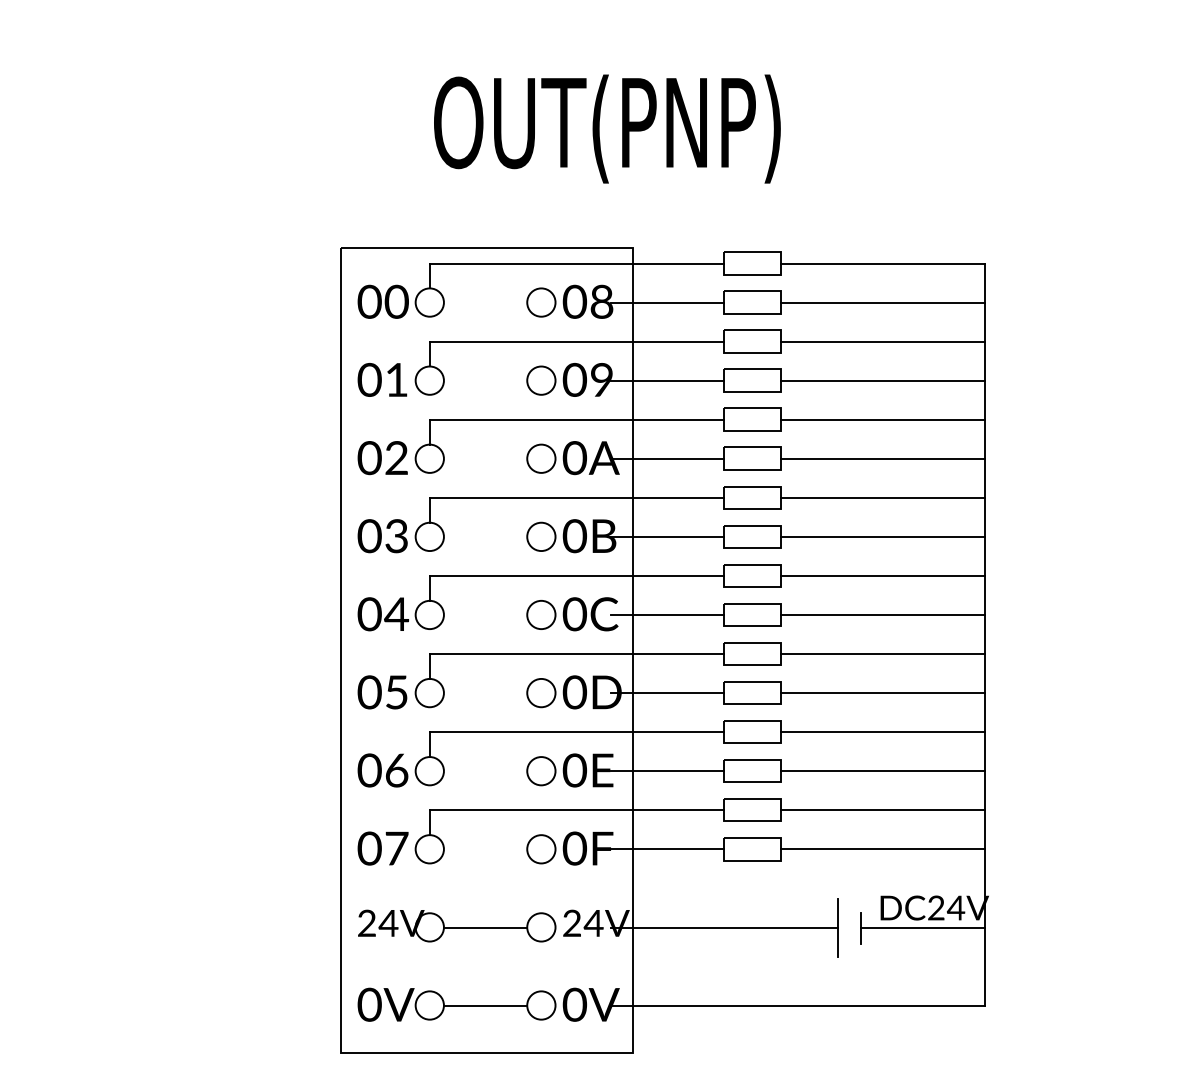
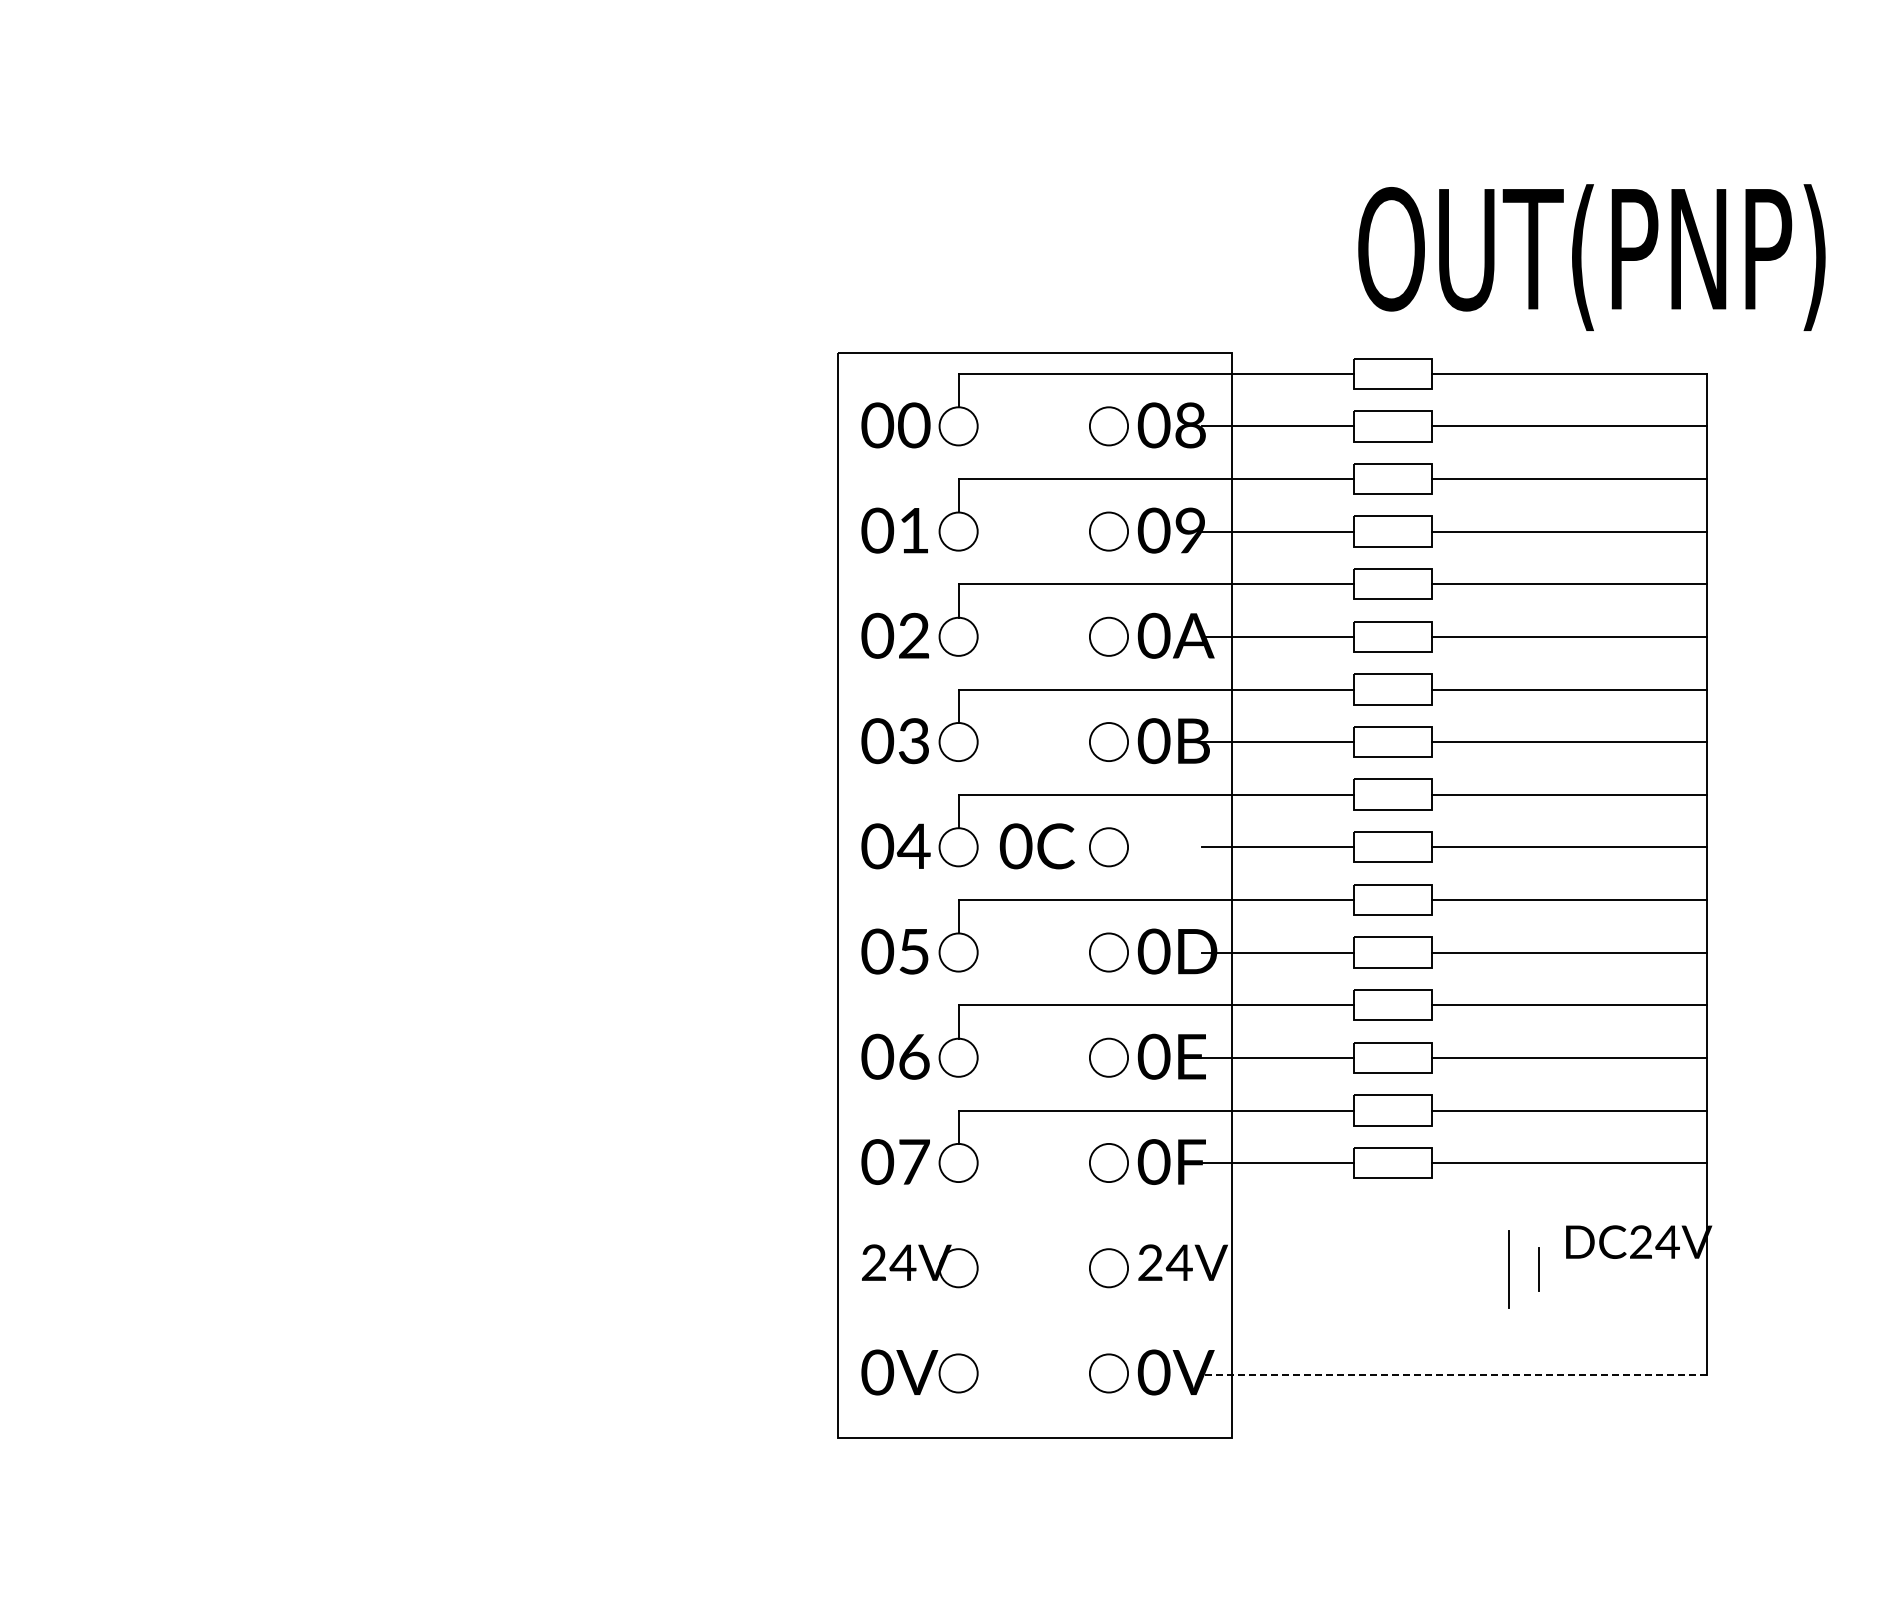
text: (607, 128) -> (1591, 257), moved
text: (590, 614) -> (1036, 846), moved
line: (485, 928) -> (1033, 1269), removed
line: (724, 928) -> (1355, 1269), removed
line: (923, 928) -> (1623, 1269), removed
line: (485, 1005) -> (1033, 1373), removed
line: (797, 1006) -> (1454, 1374), solid -> dashed

